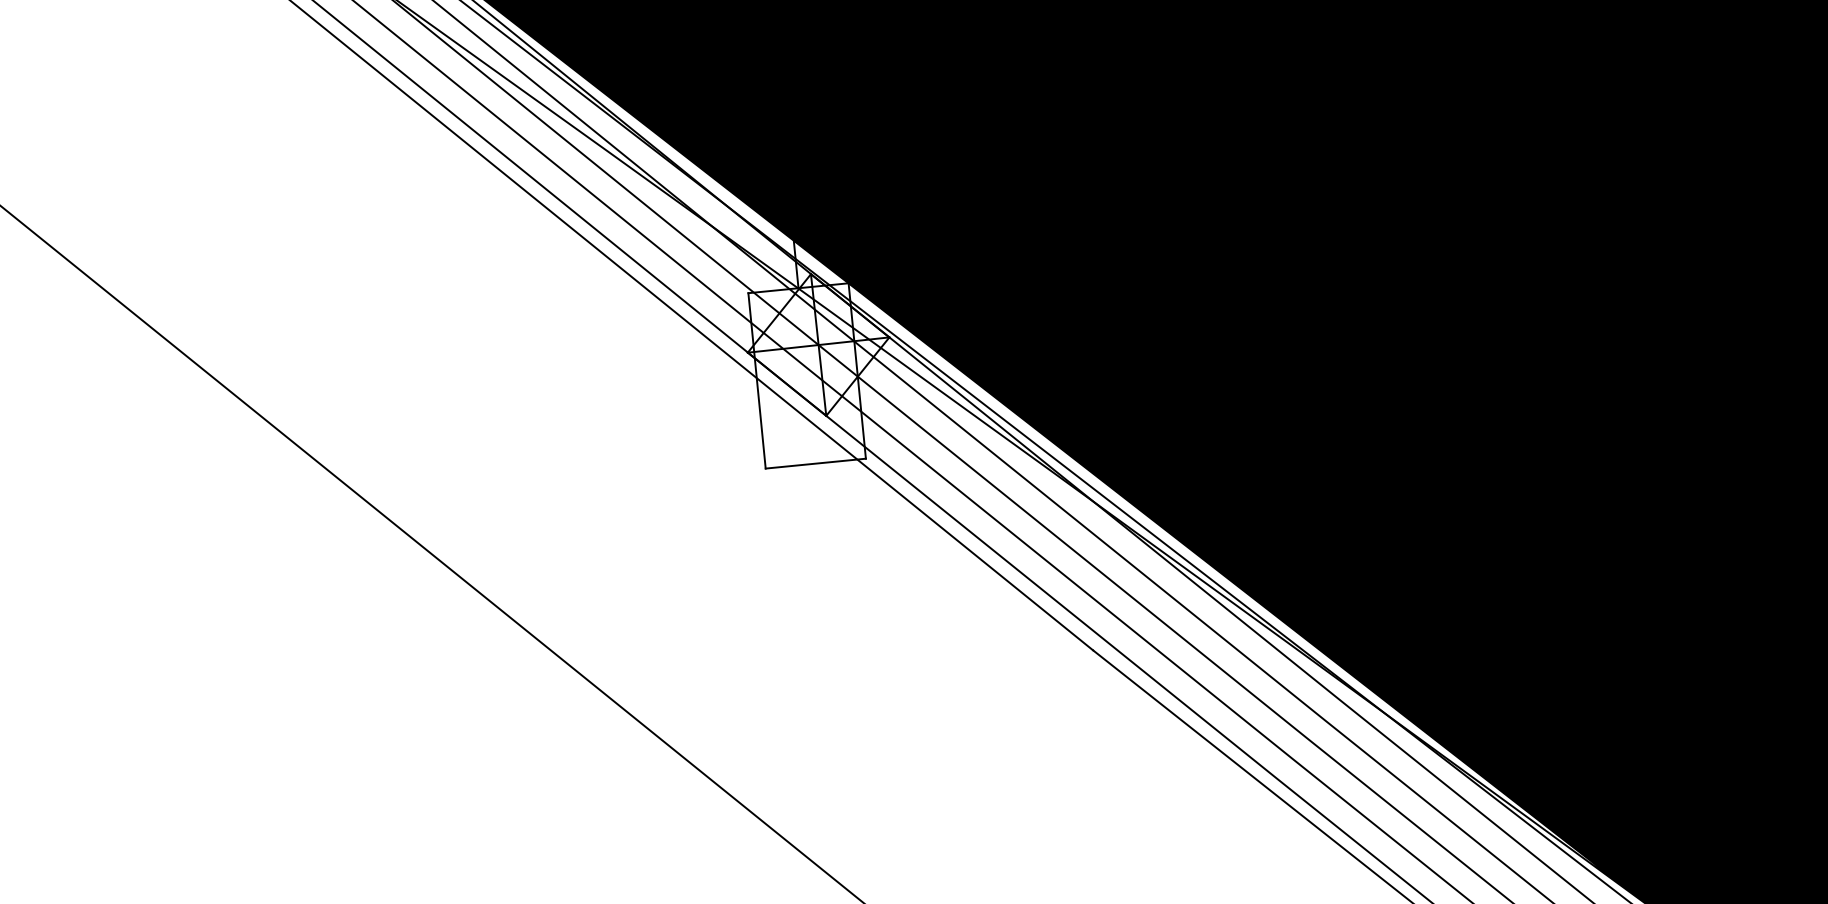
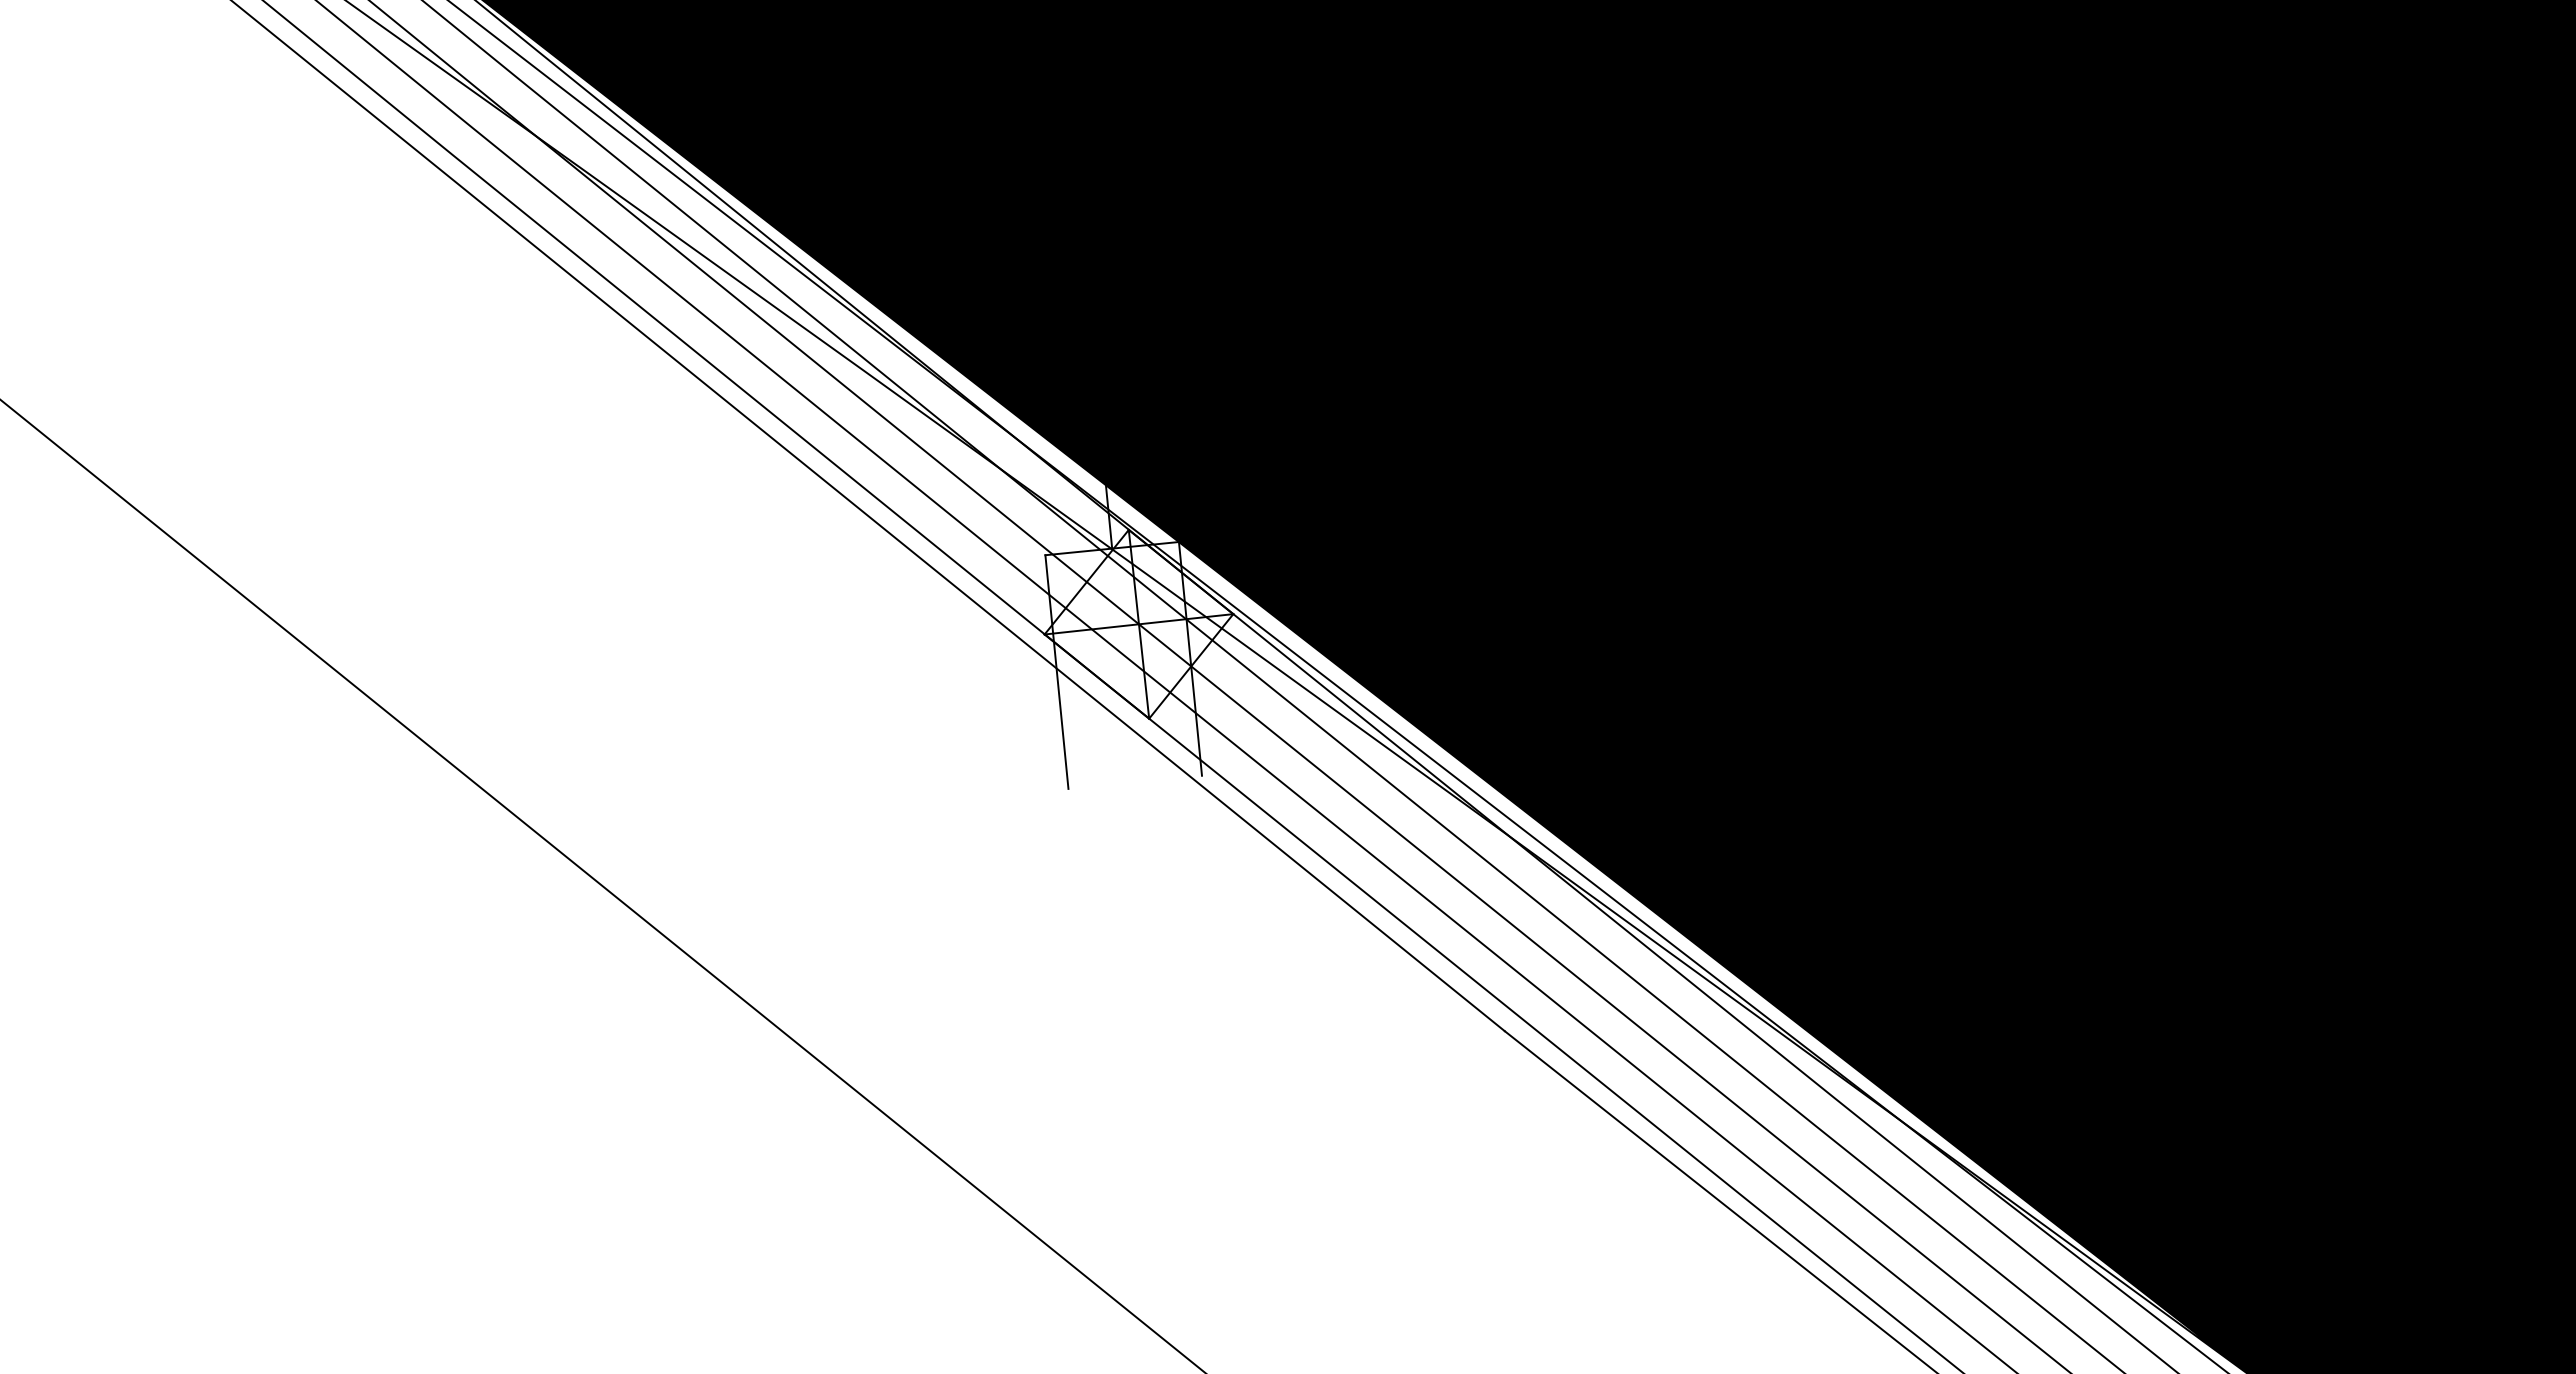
line: (816, 463) -> (1135, 781), removed

